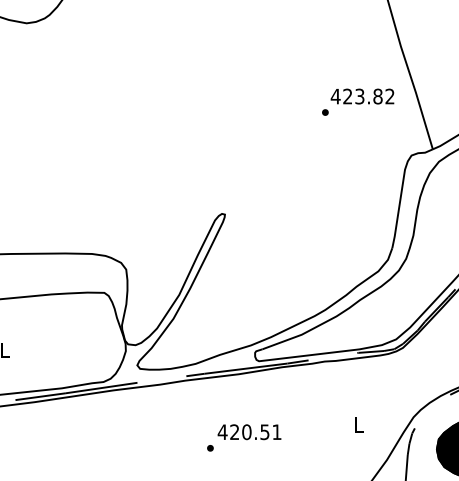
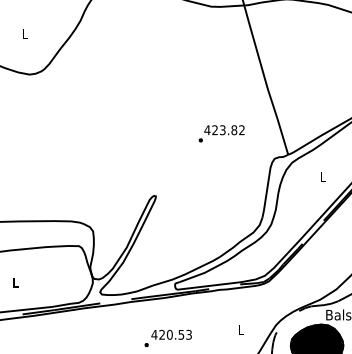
text: (357, 101) -> (221, 133), moved
text: (276, 431) -> (188, 334), 420.51 -> 420.53

